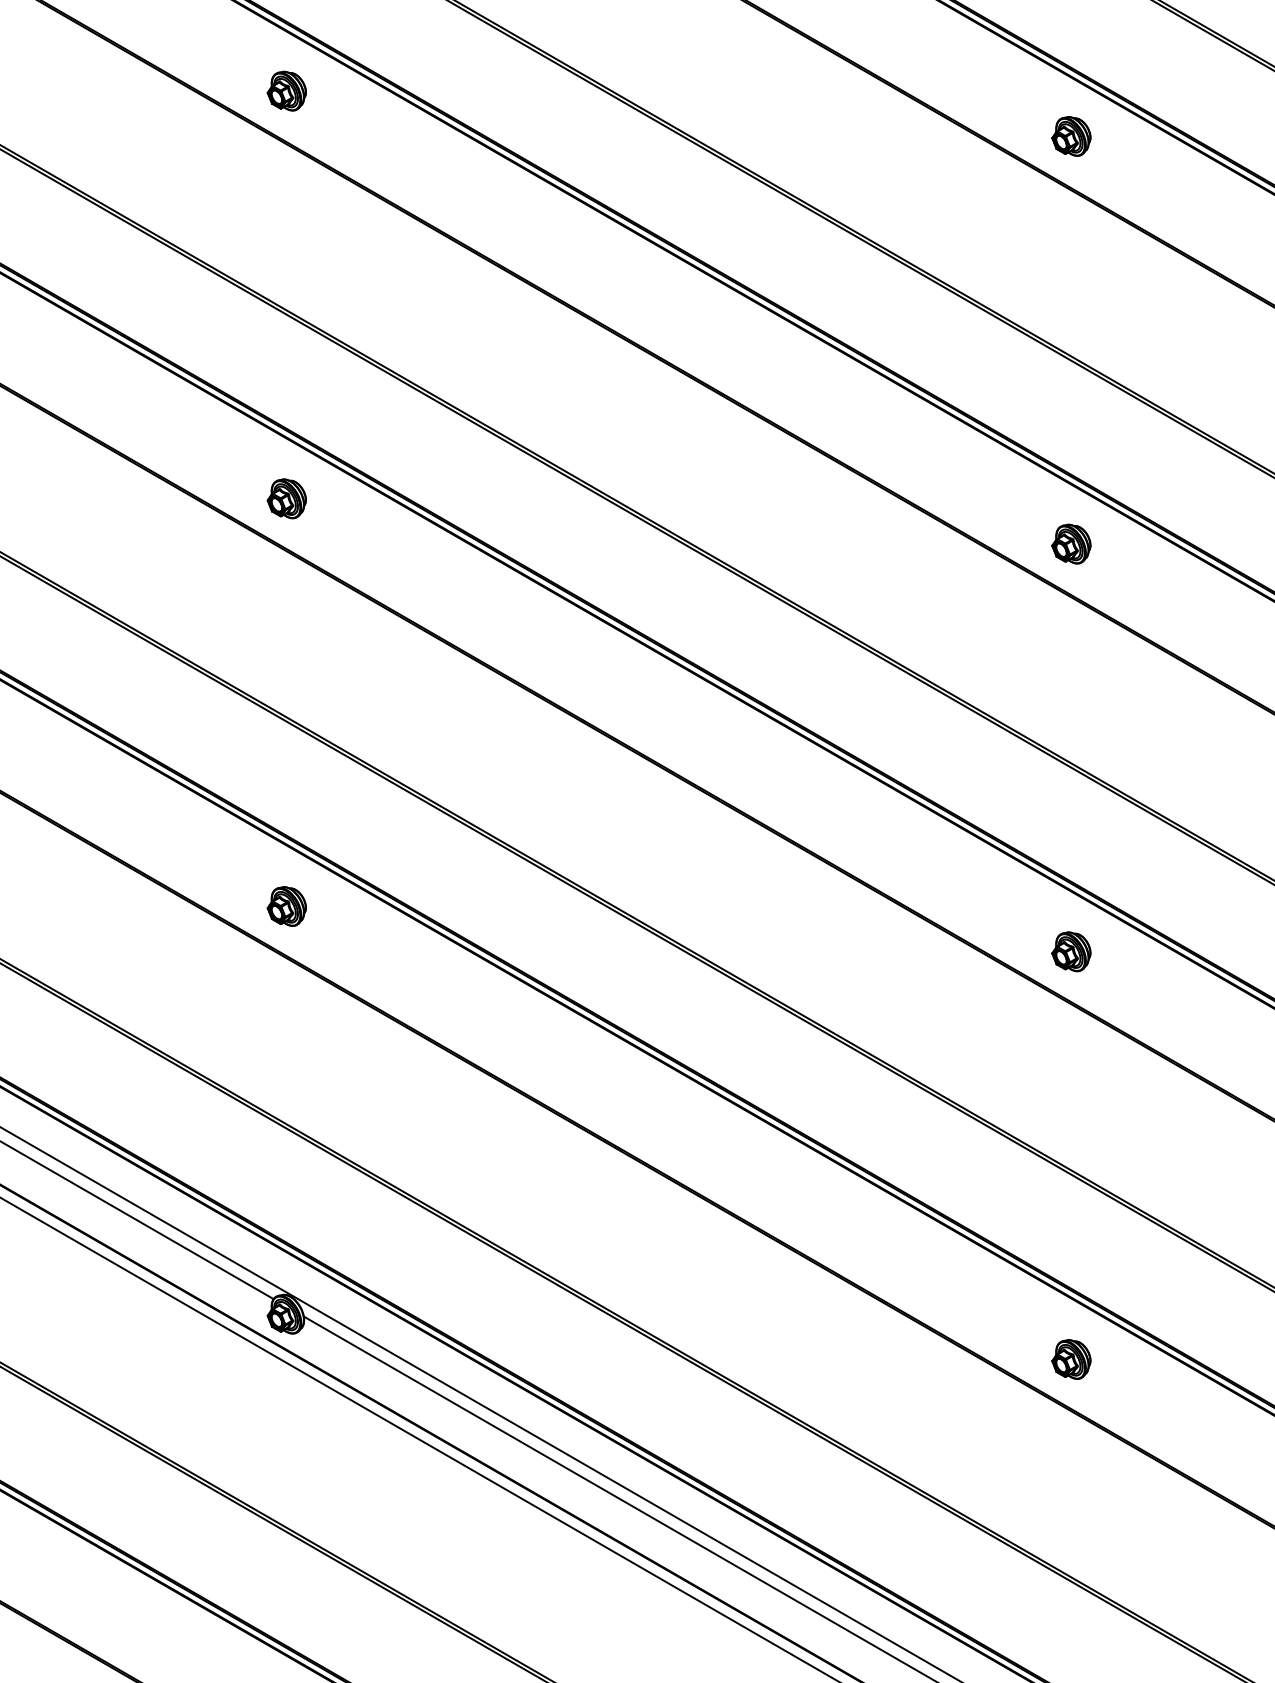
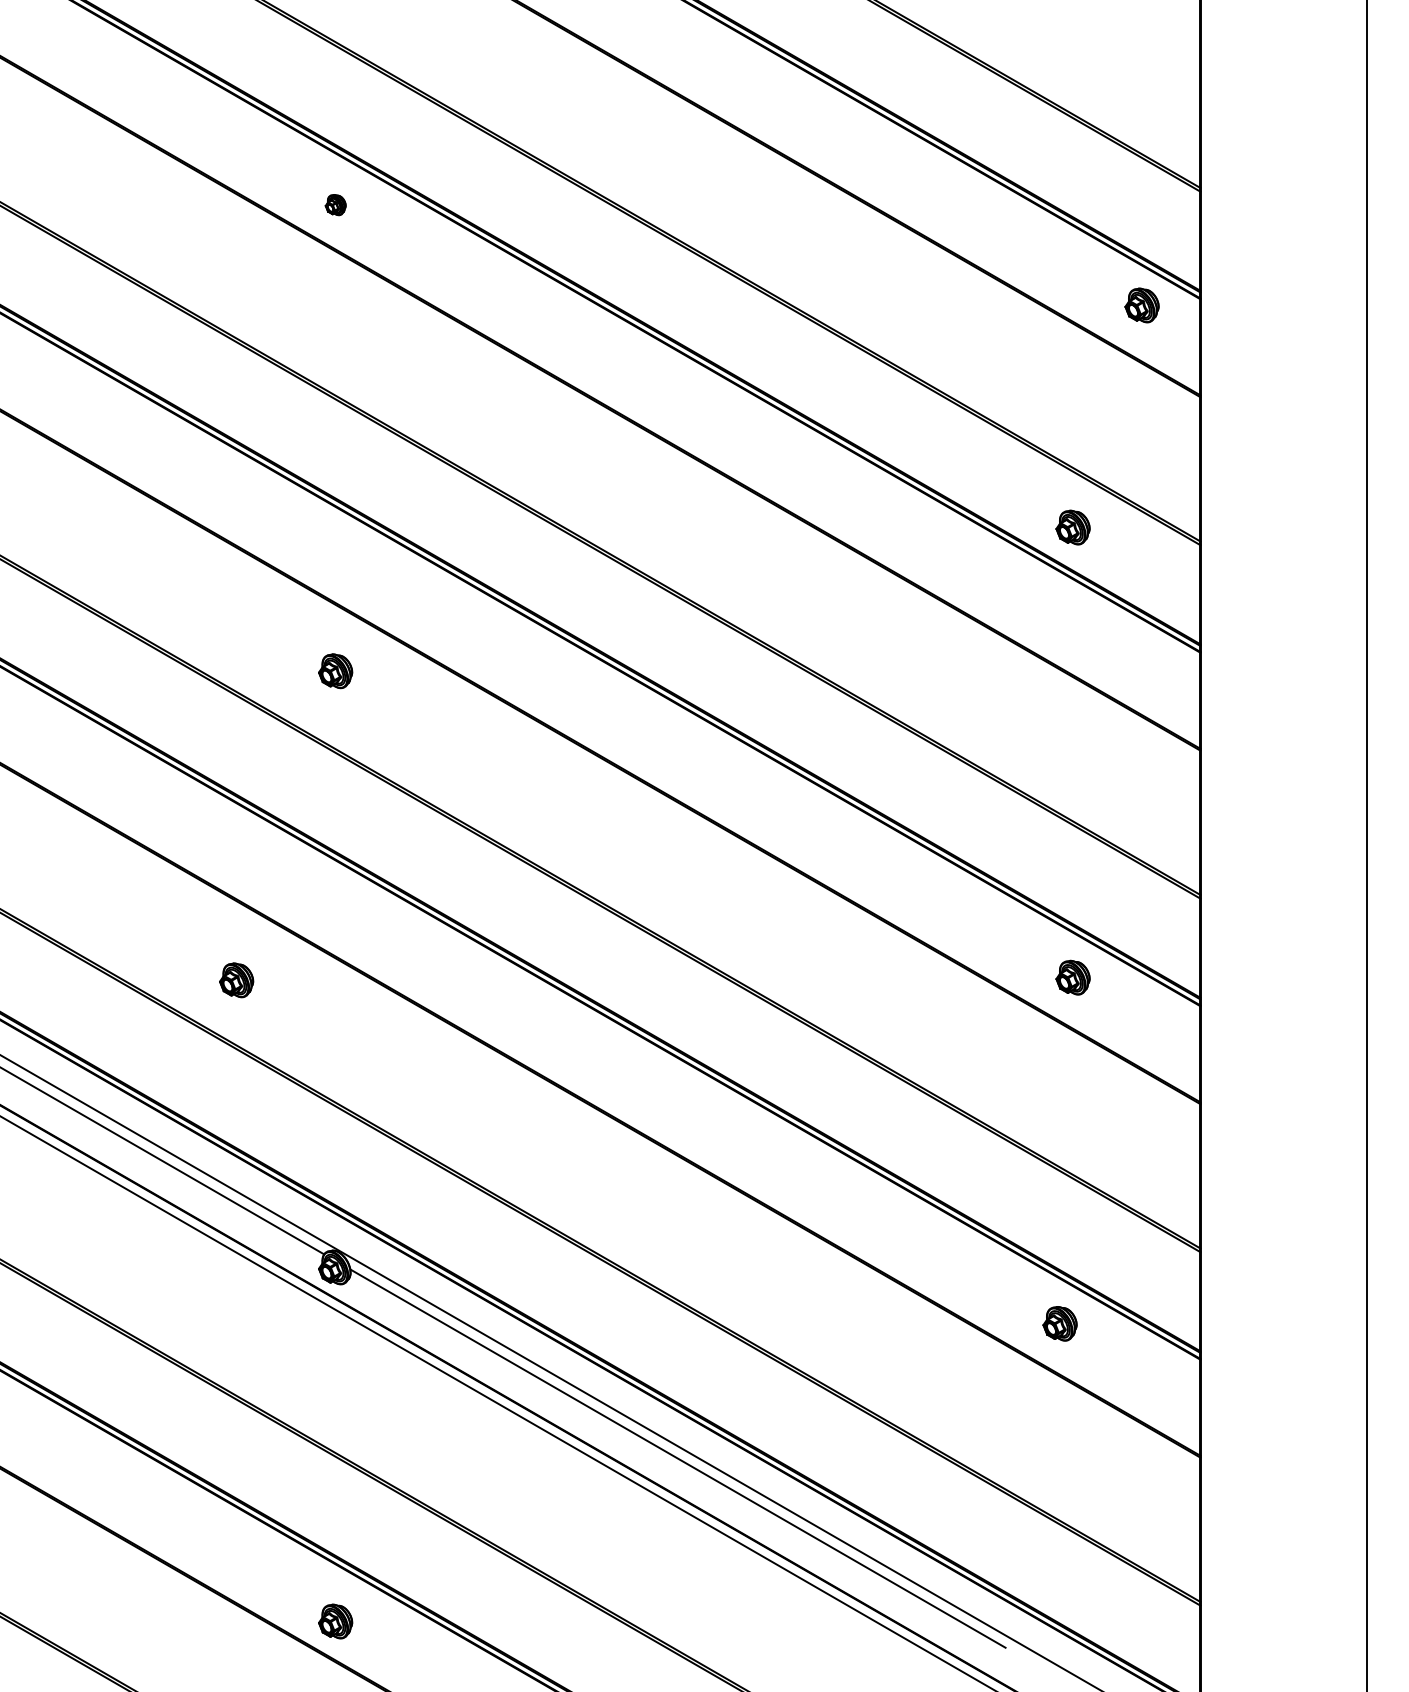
part: (286, 90) -> (335, 204), size x0.6
part: (1070, 136) -> (1141, 305), moved
part: (286, 499) -> (335, 671), moved
part: (1070, 544) -> (1072, 527), moved
part: (286, 906) -> (236, 980), moved
part: (1070, 951) -> (1072, 977), moved
part: (1070, 1359) -> (1059, 1323), moved

